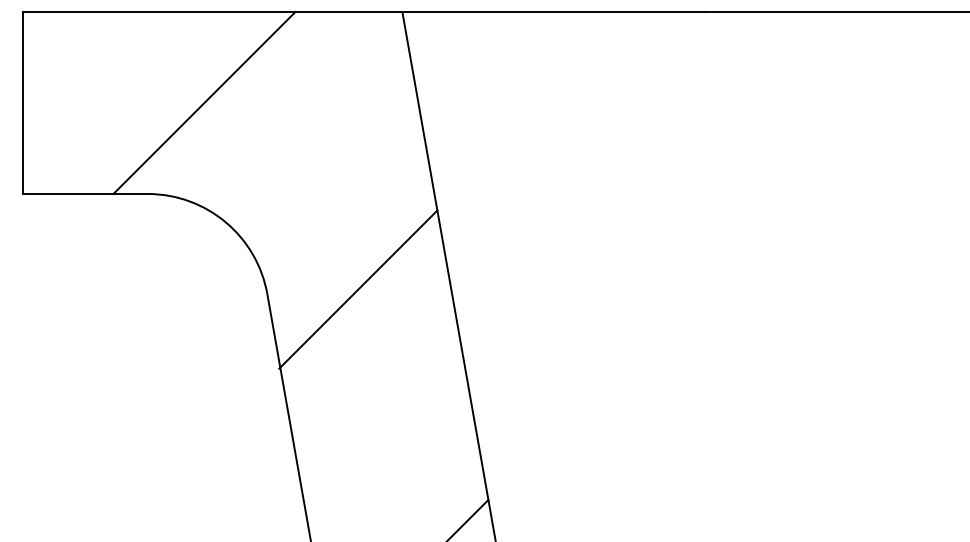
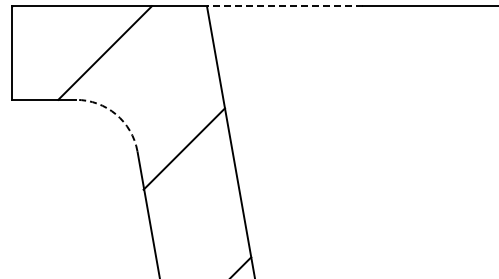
line: (553, 12) -> (284, 6), solid -> dashed
arc: (226, 222) -> (116, 114), solid -> dashed

